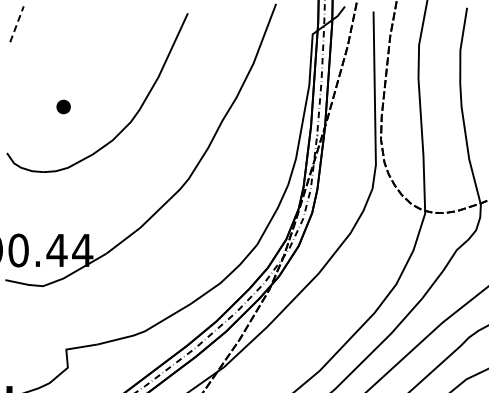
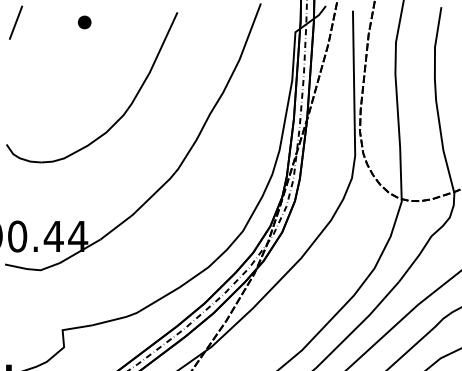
line: (17, 23) -> (16, 22), dashed -> solid
part: (63, 106) -> (84, 22), moved

